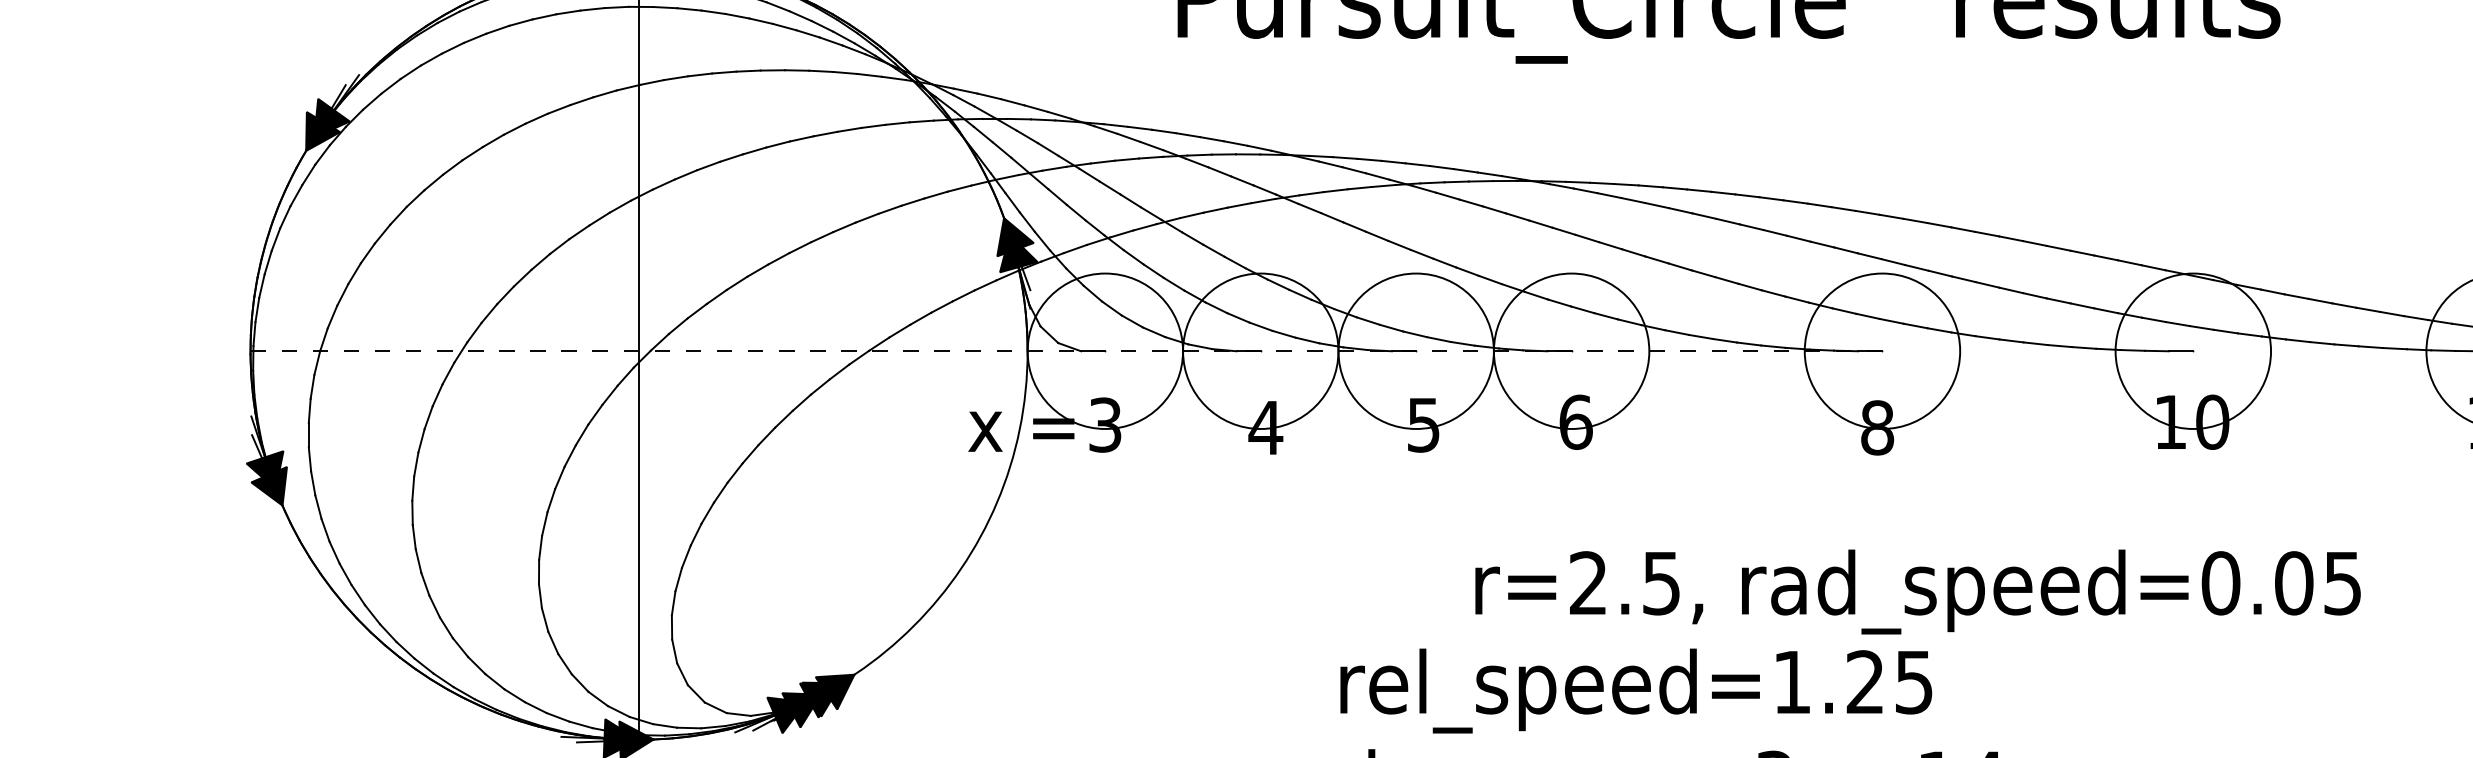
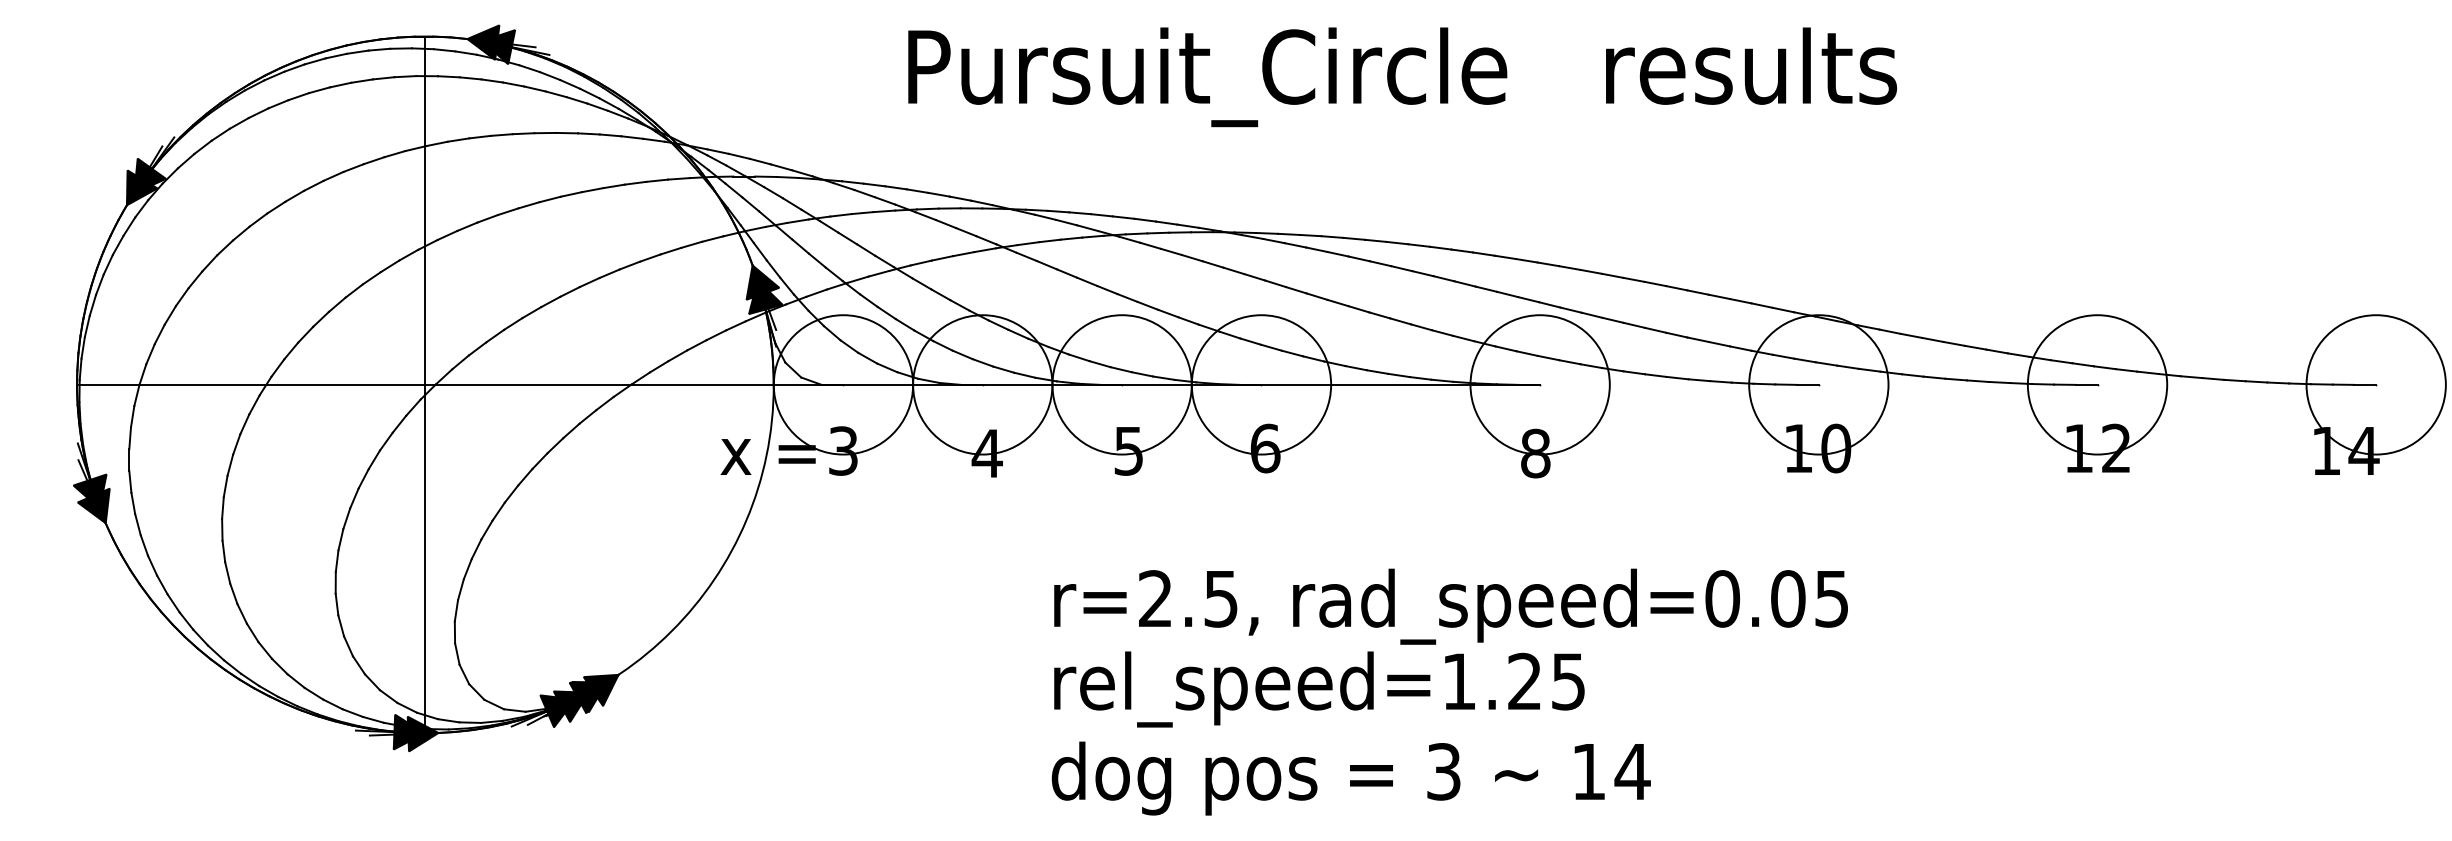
line: (1066, 350) -> (808, 384), dashed -> solid
text: (1917, 591) -> (1450, 606), moved

